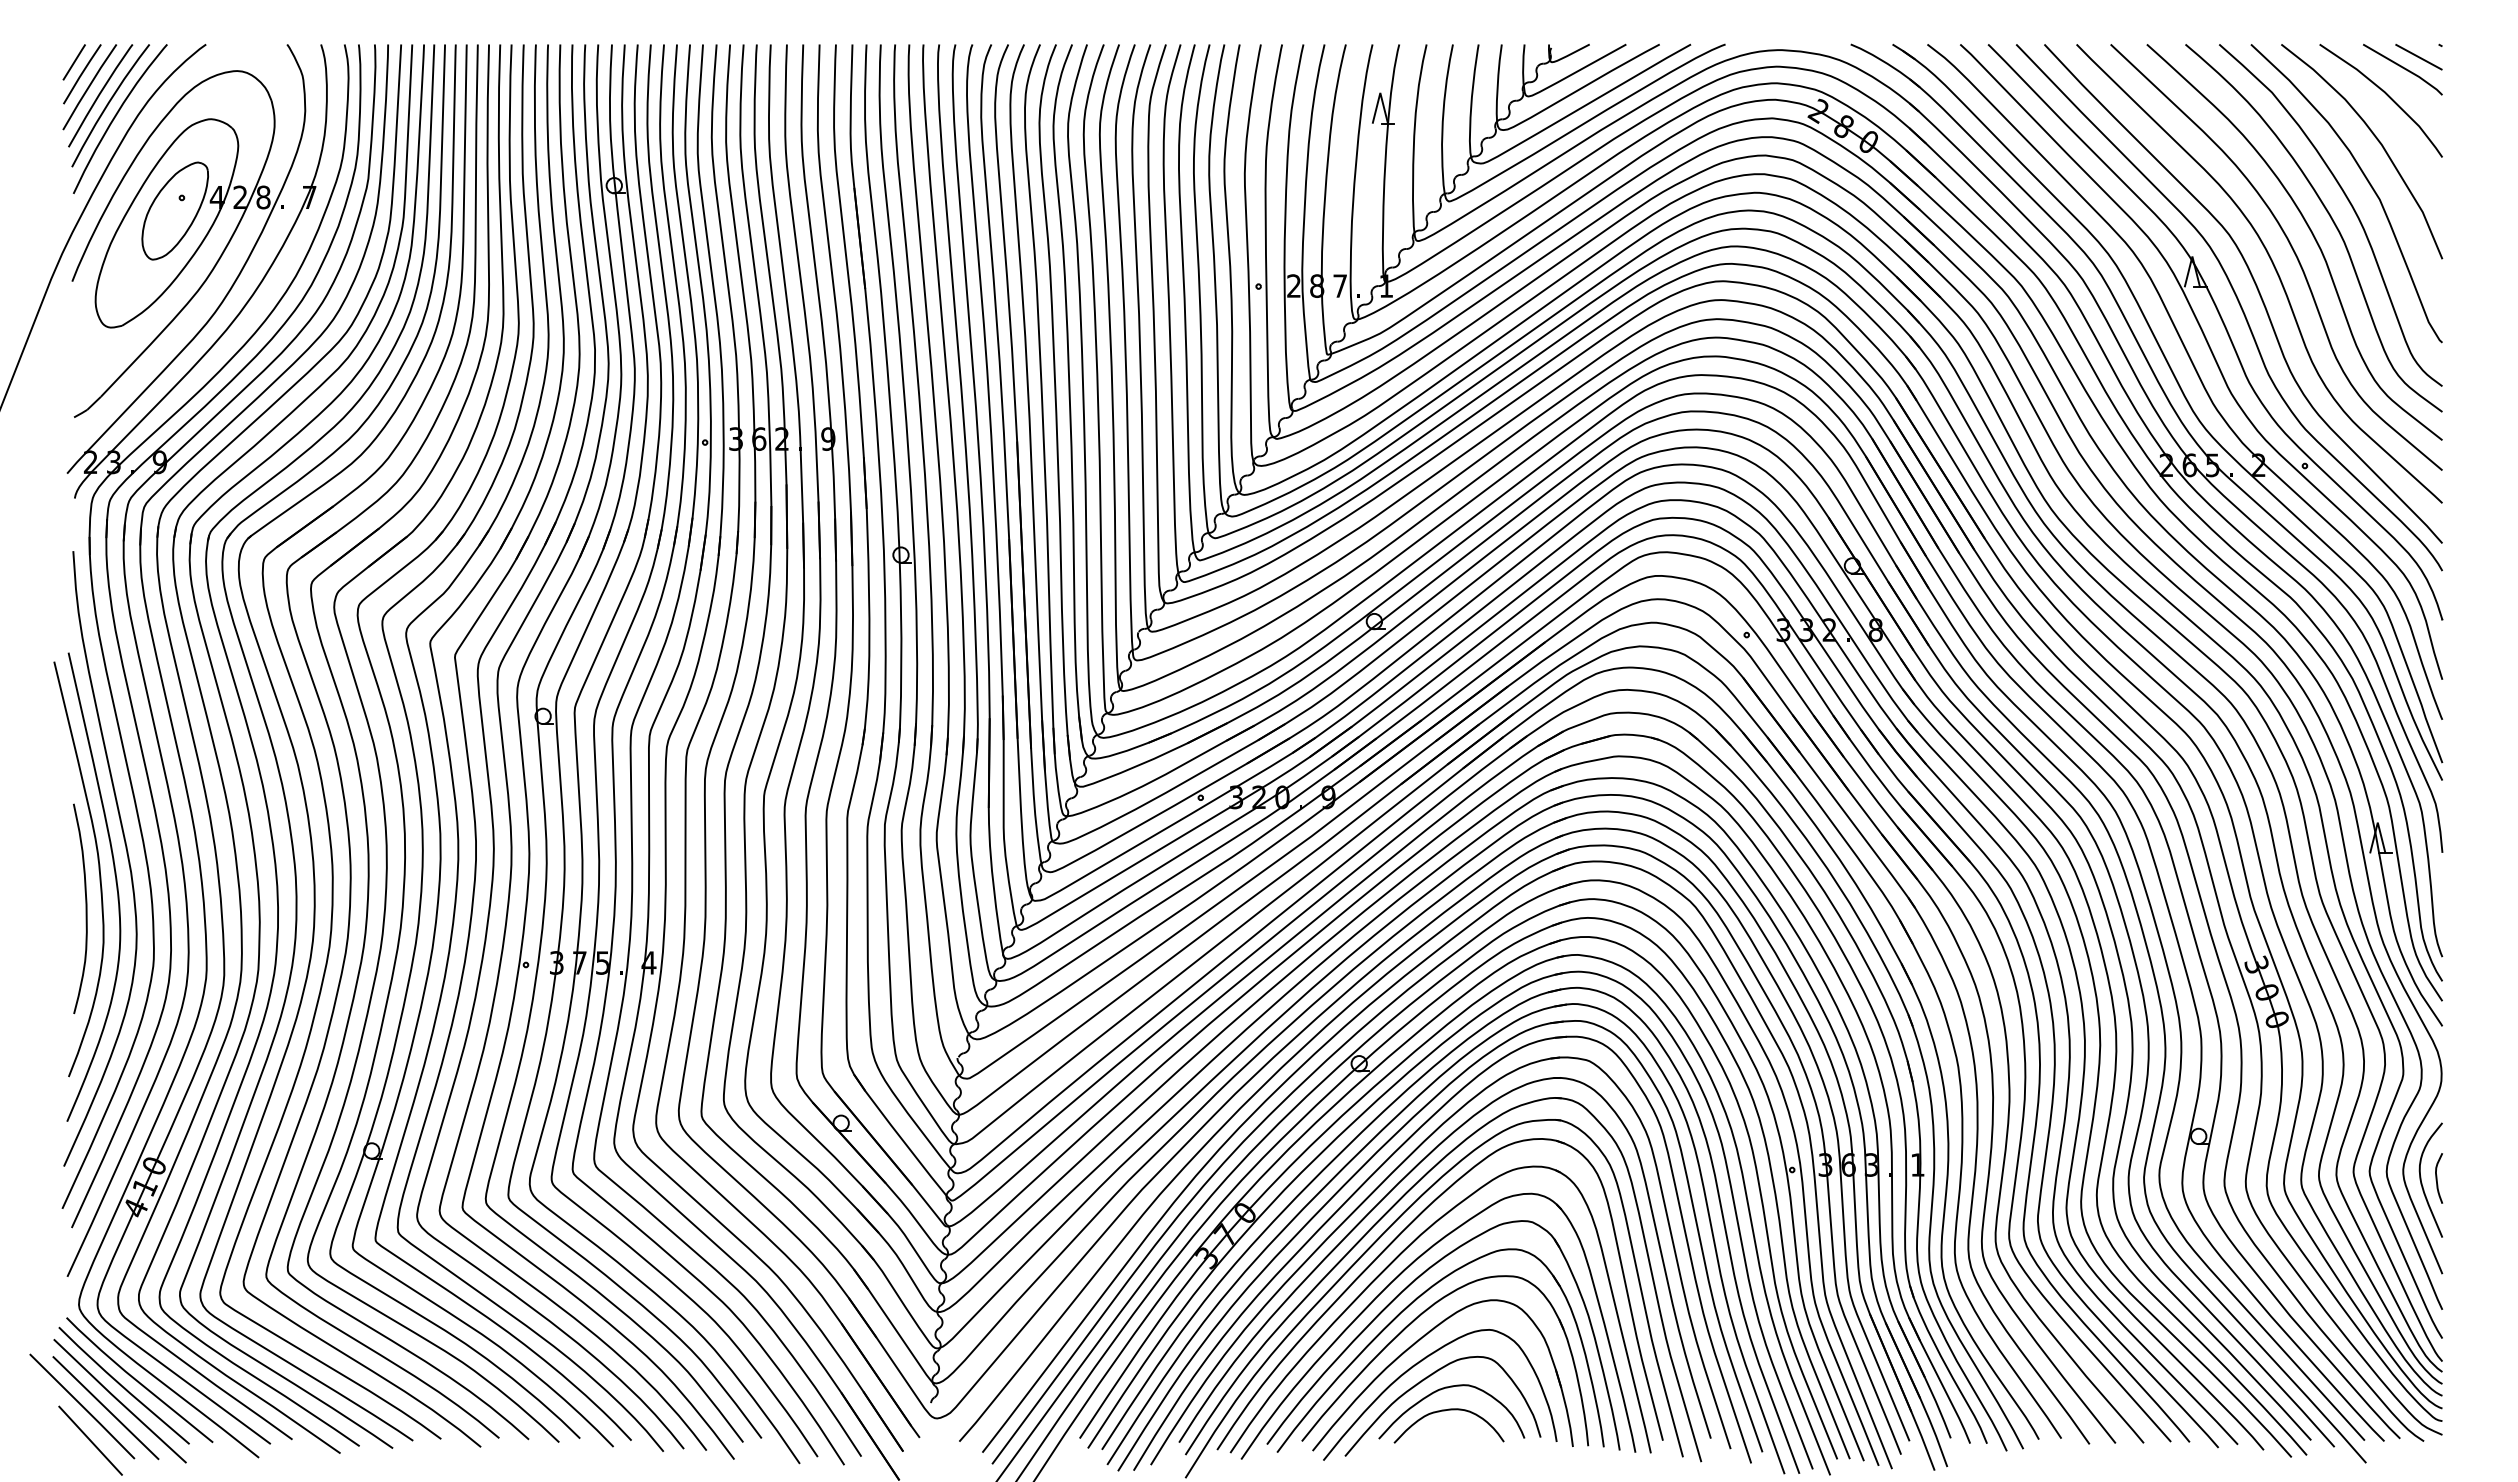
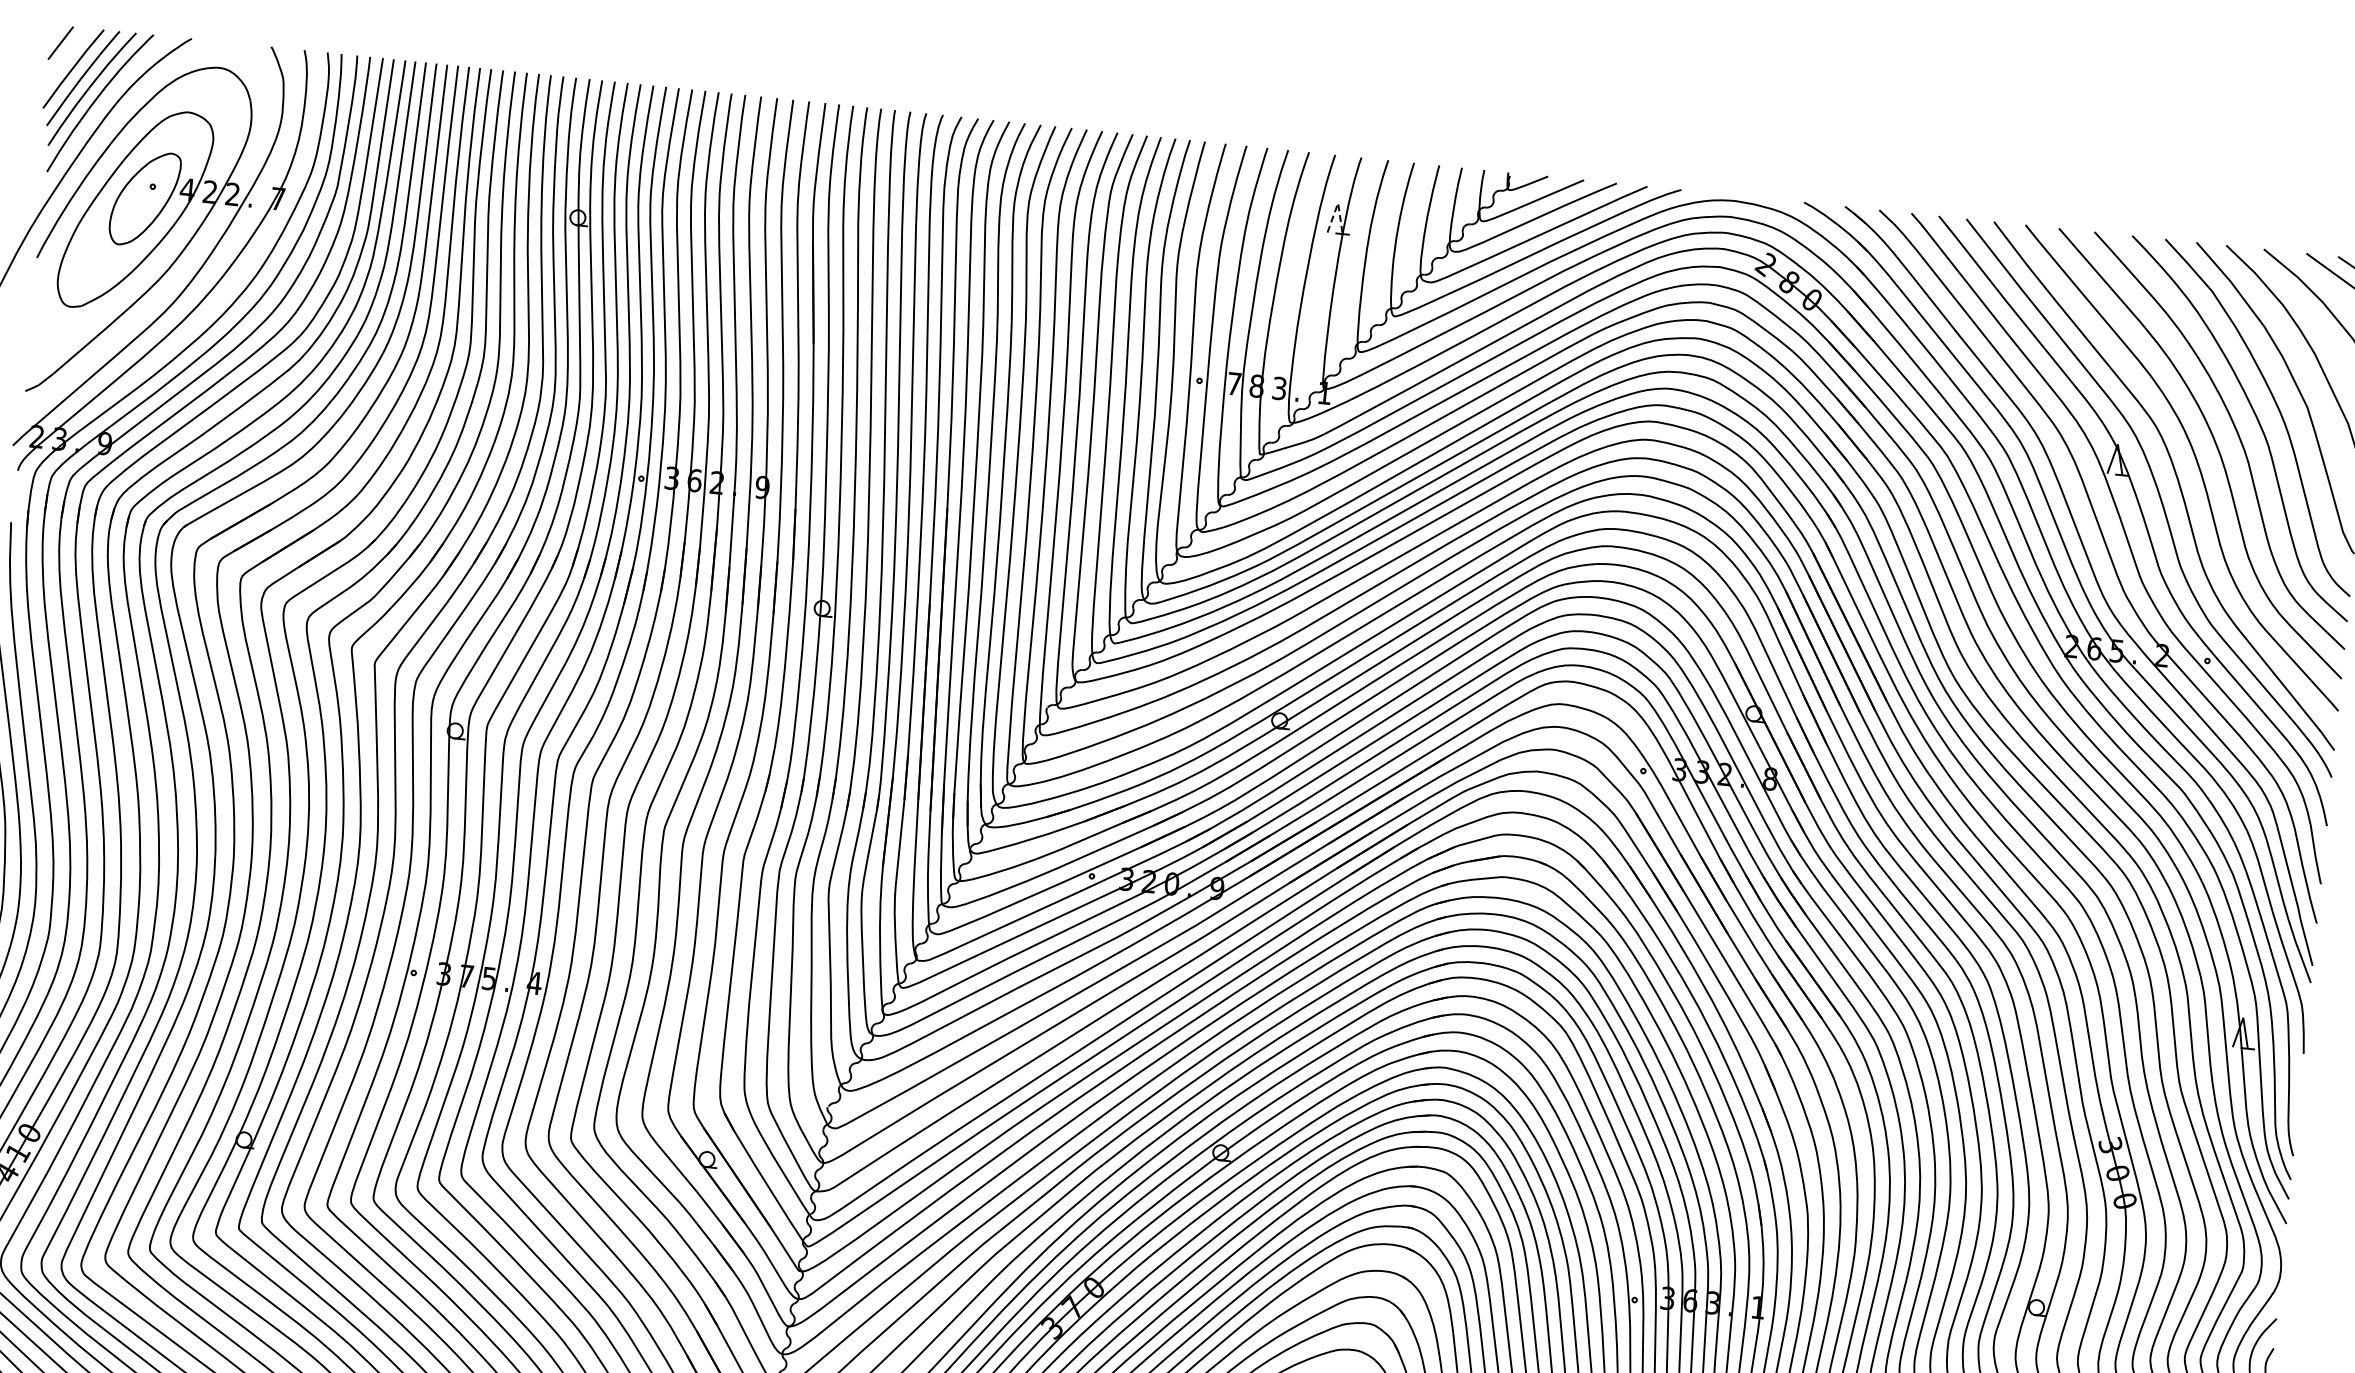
line: (82, 74) -> (67, 55), removed
line: (1380, 92) -> (1338, 202), solid -> dashed
text: (263, 197) -> (232, 194), 8 -> 2
text: (1293, 285) -> (1233, 383), 2 -> 7
text: (1339, 285) -> (1278, 387), 7 -> 3

